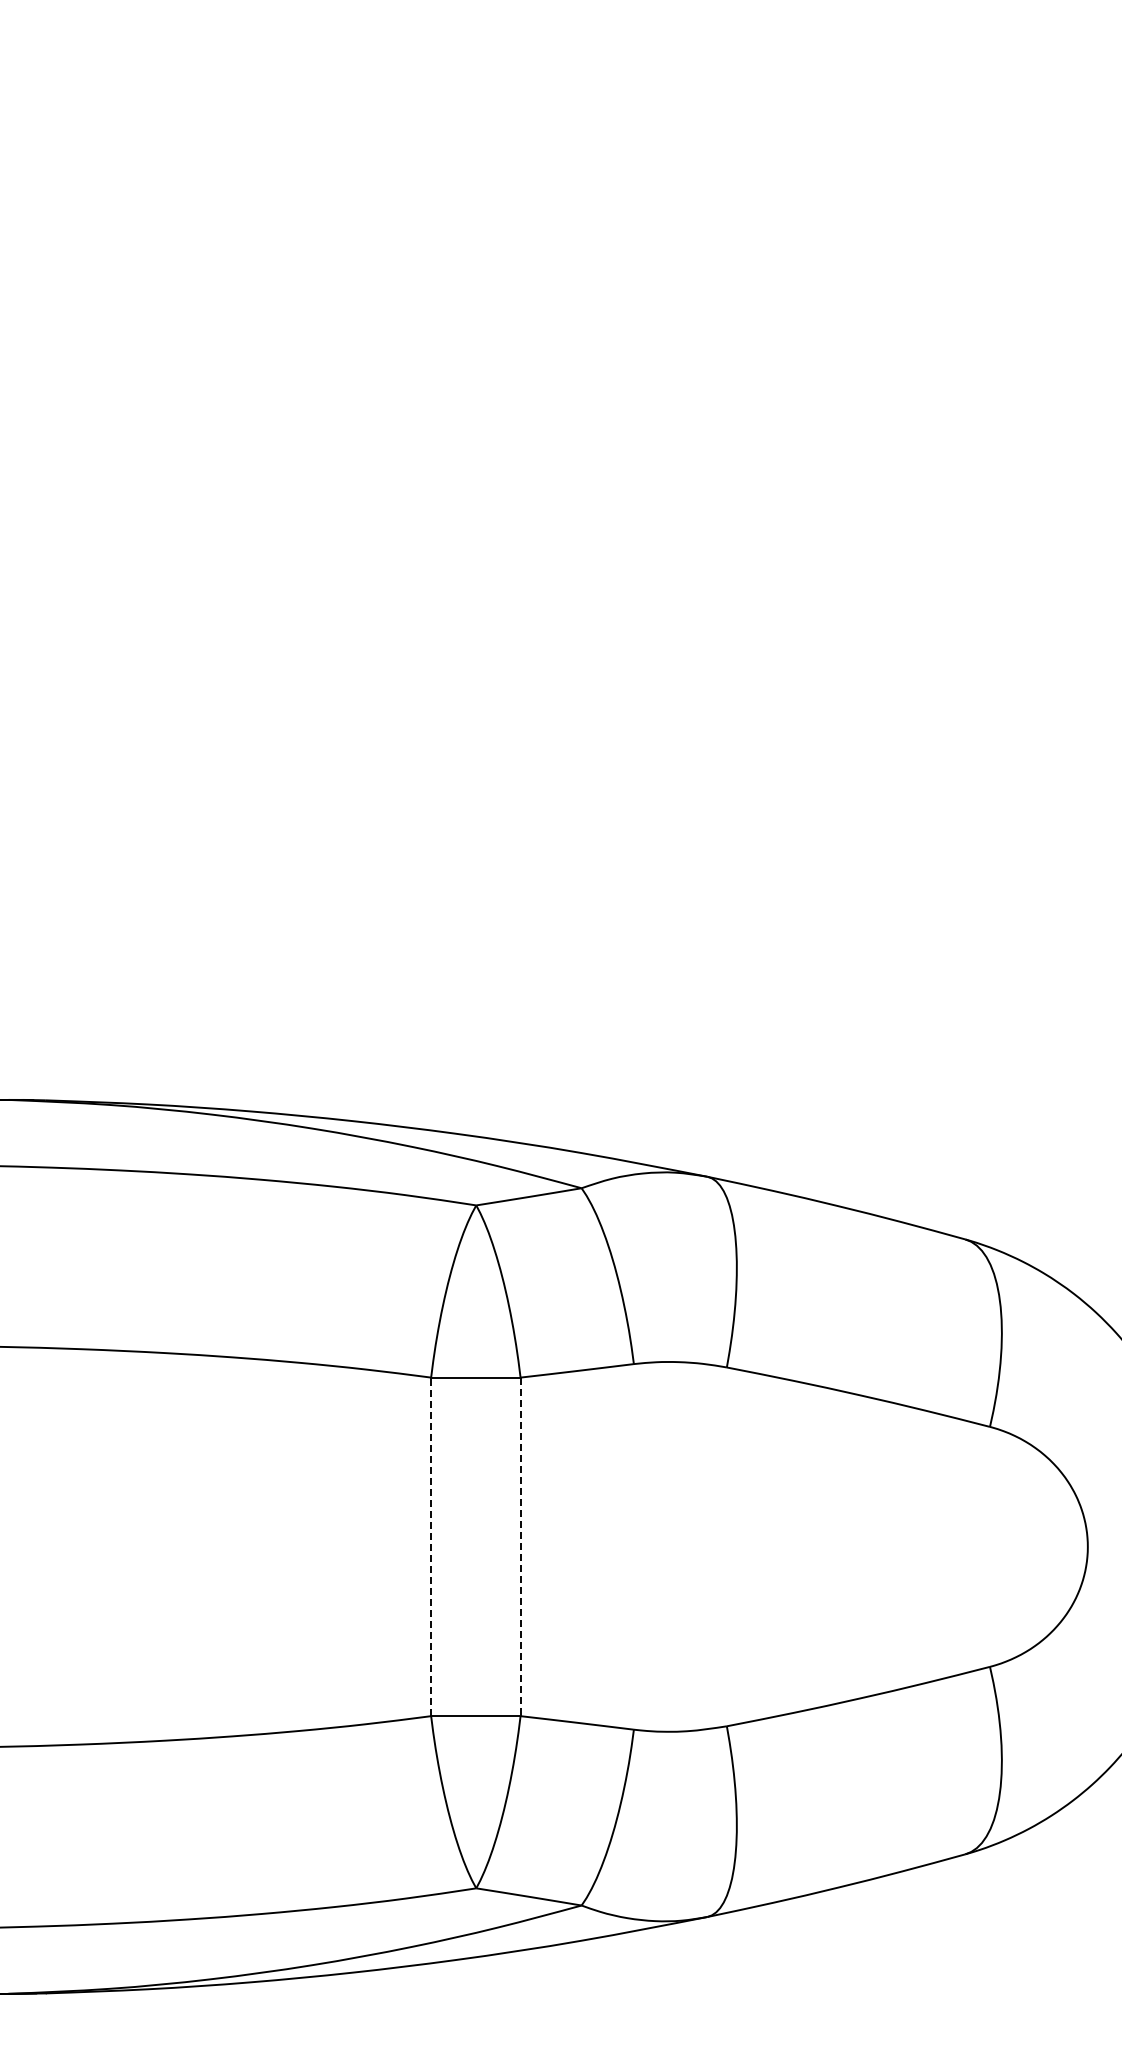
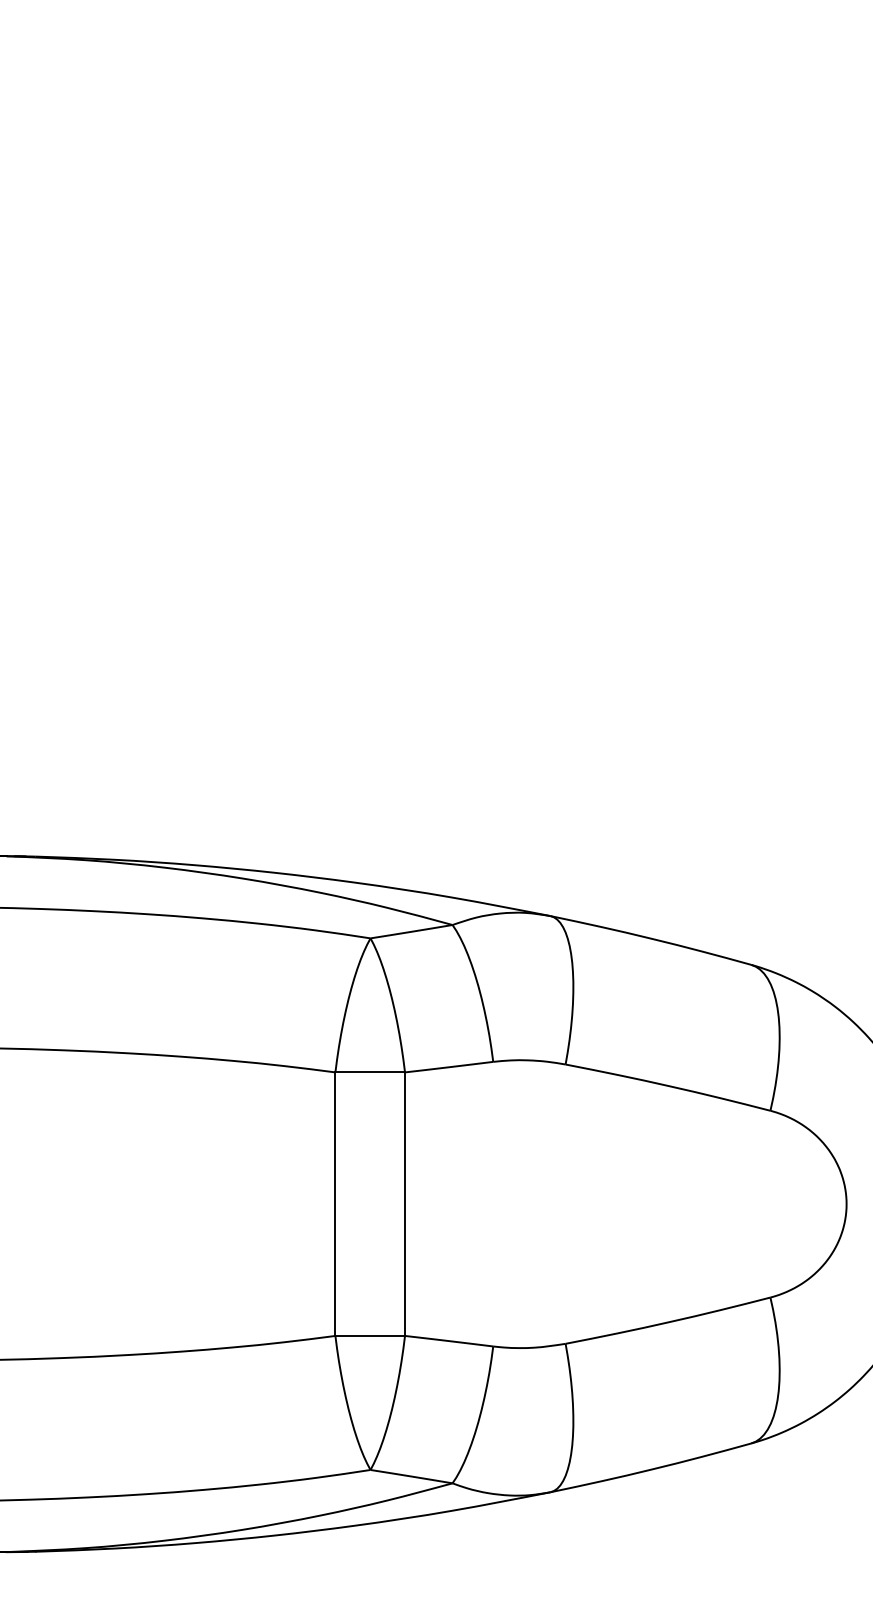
line: (431, 1546) -> (335, 1203), dashed -> solid
line: (520, 1547) -> (404, 1204), dashed -> solid

